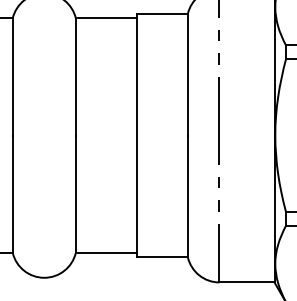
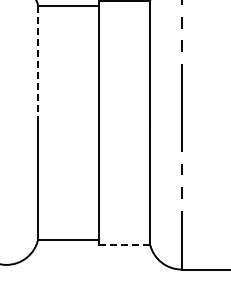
line: (75, 77) -> (37, 64), solid -> dashed
line: (162, 257) -> (124, 244), solid -> dashed

